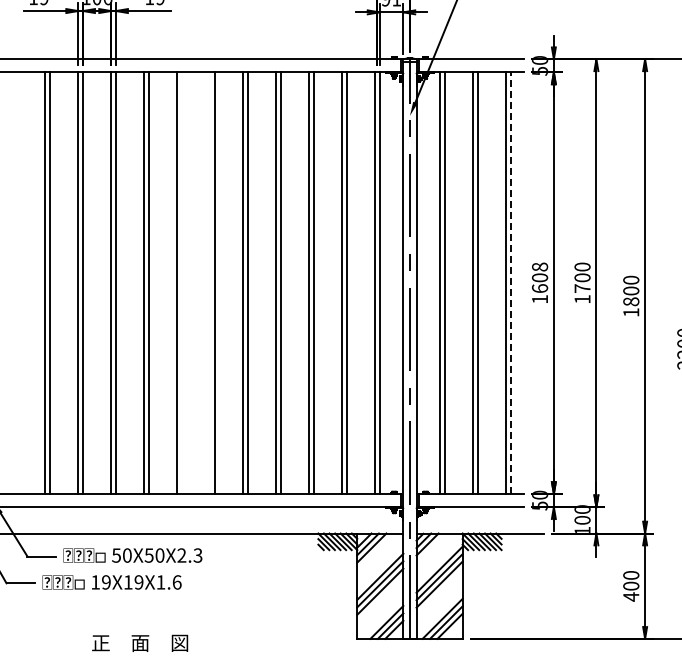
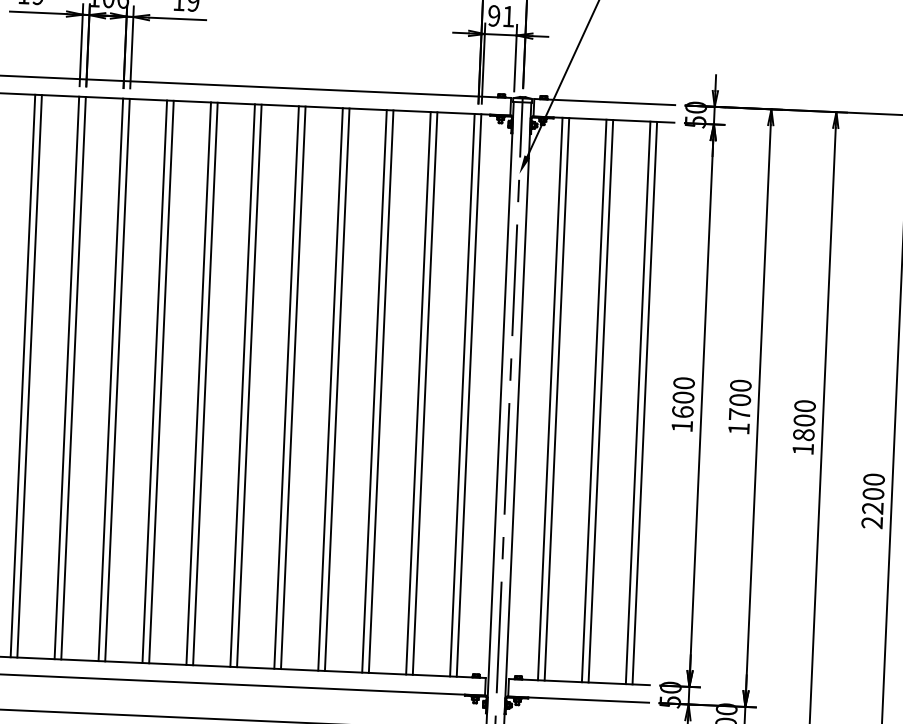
text: (539, 266) -> (683, 382), 1608 -> 1600
line: (181, 282) -> (204, 382), added
line: (209, 282) -> (242, 384), added
line: (511, 283) -> (645, 403), dashed -> solid

